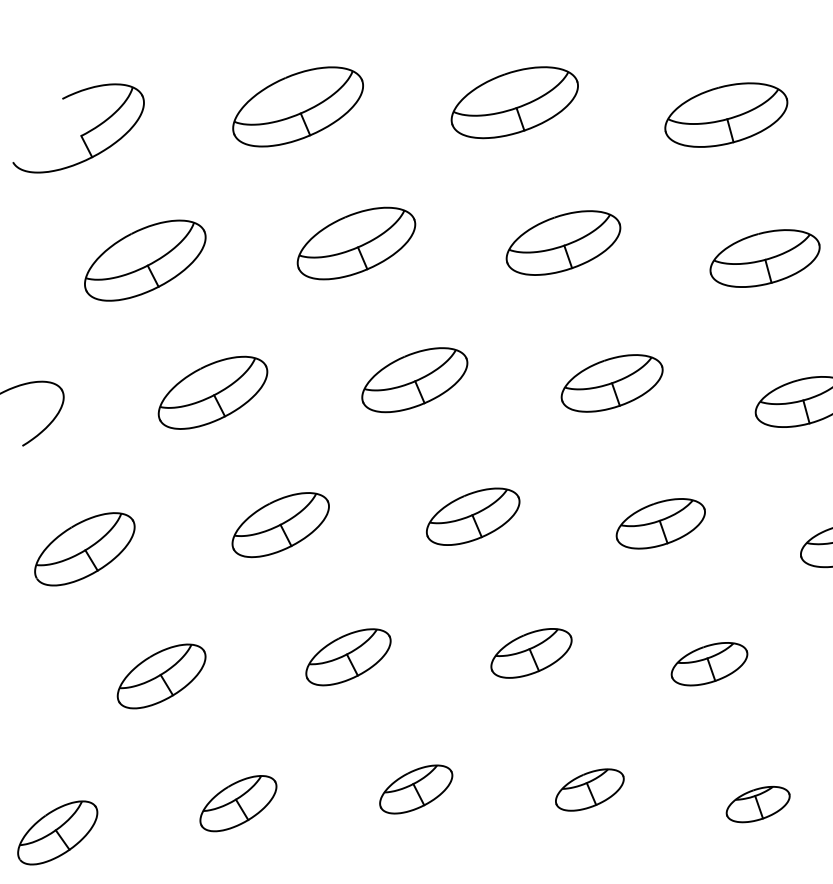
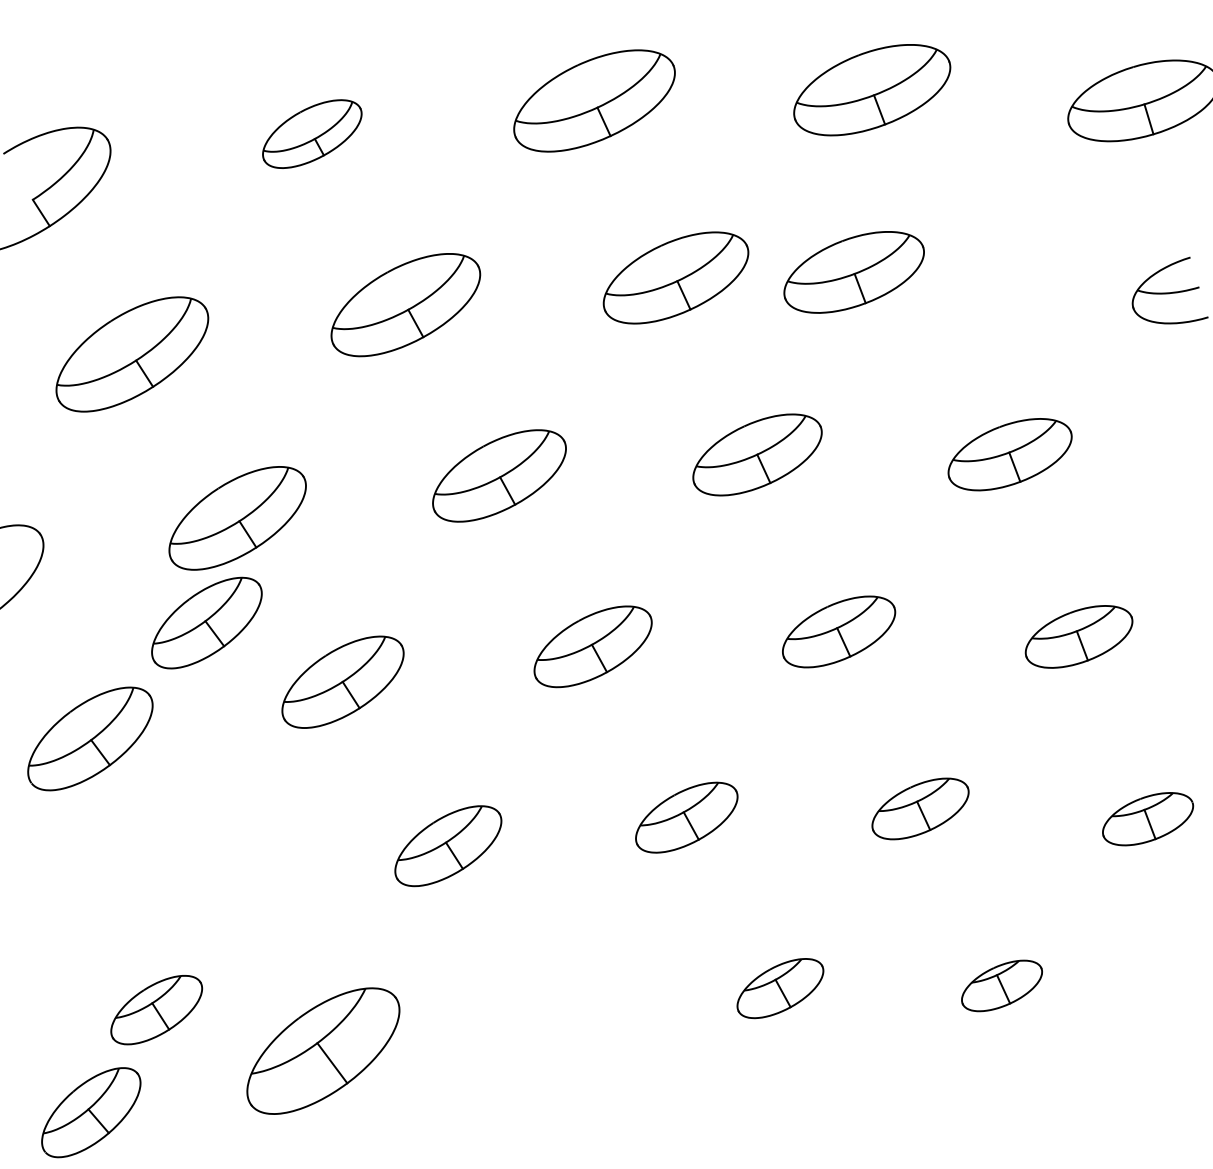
part: (298, 106) -> (312, 133), size x0.6
part: (764, 258) -> (853, 272), moved
part: (161, 676) -> (206, 622), moved
part: (416, 789) -> (156, 1010), moved
part: (238, 803) -> (323, 1051), size x1.6

